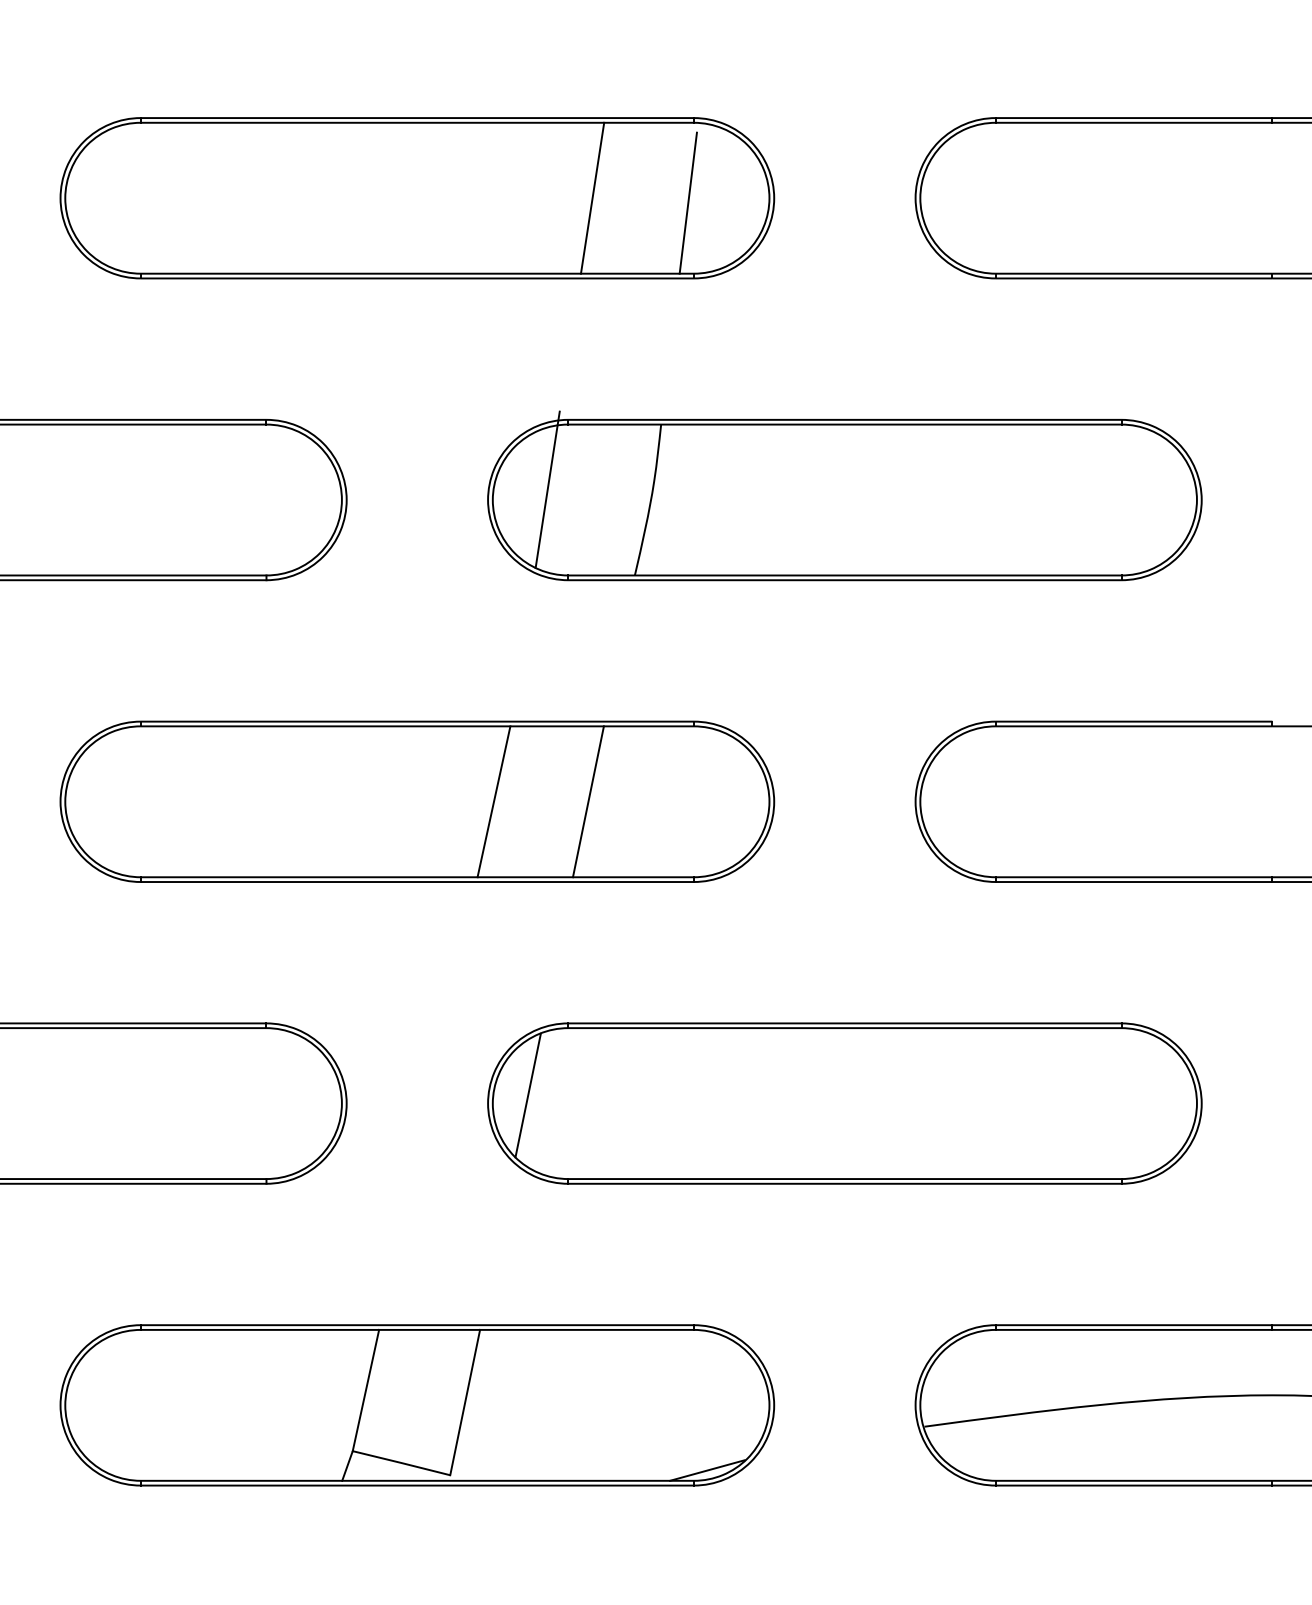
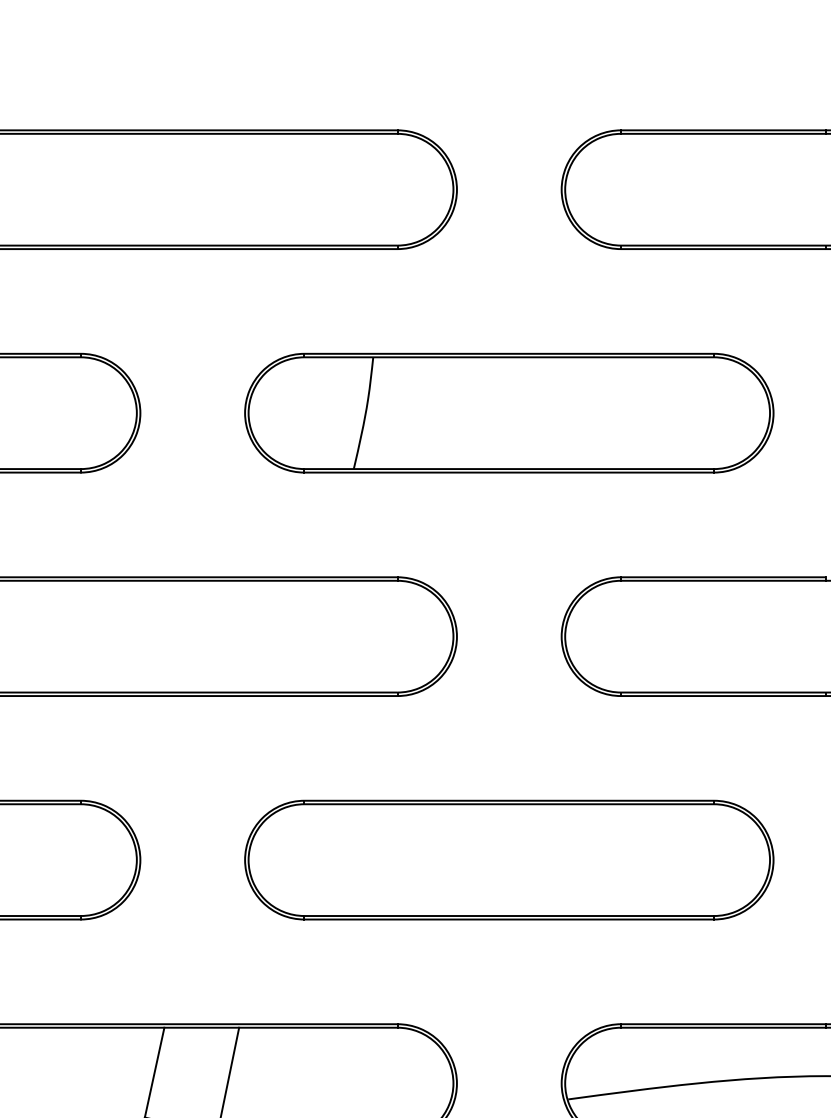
line: (592, 197) -> (322, 189), removed
line: (687, 202) -> (392, 192), removed
line: (547, 489) -> (289, 405), removed
line: (493, 801) -> (249, 636), removed
line: (587, 801) -> (318, 636), removed
line: (527, 1095) -> (274, 854), removed

